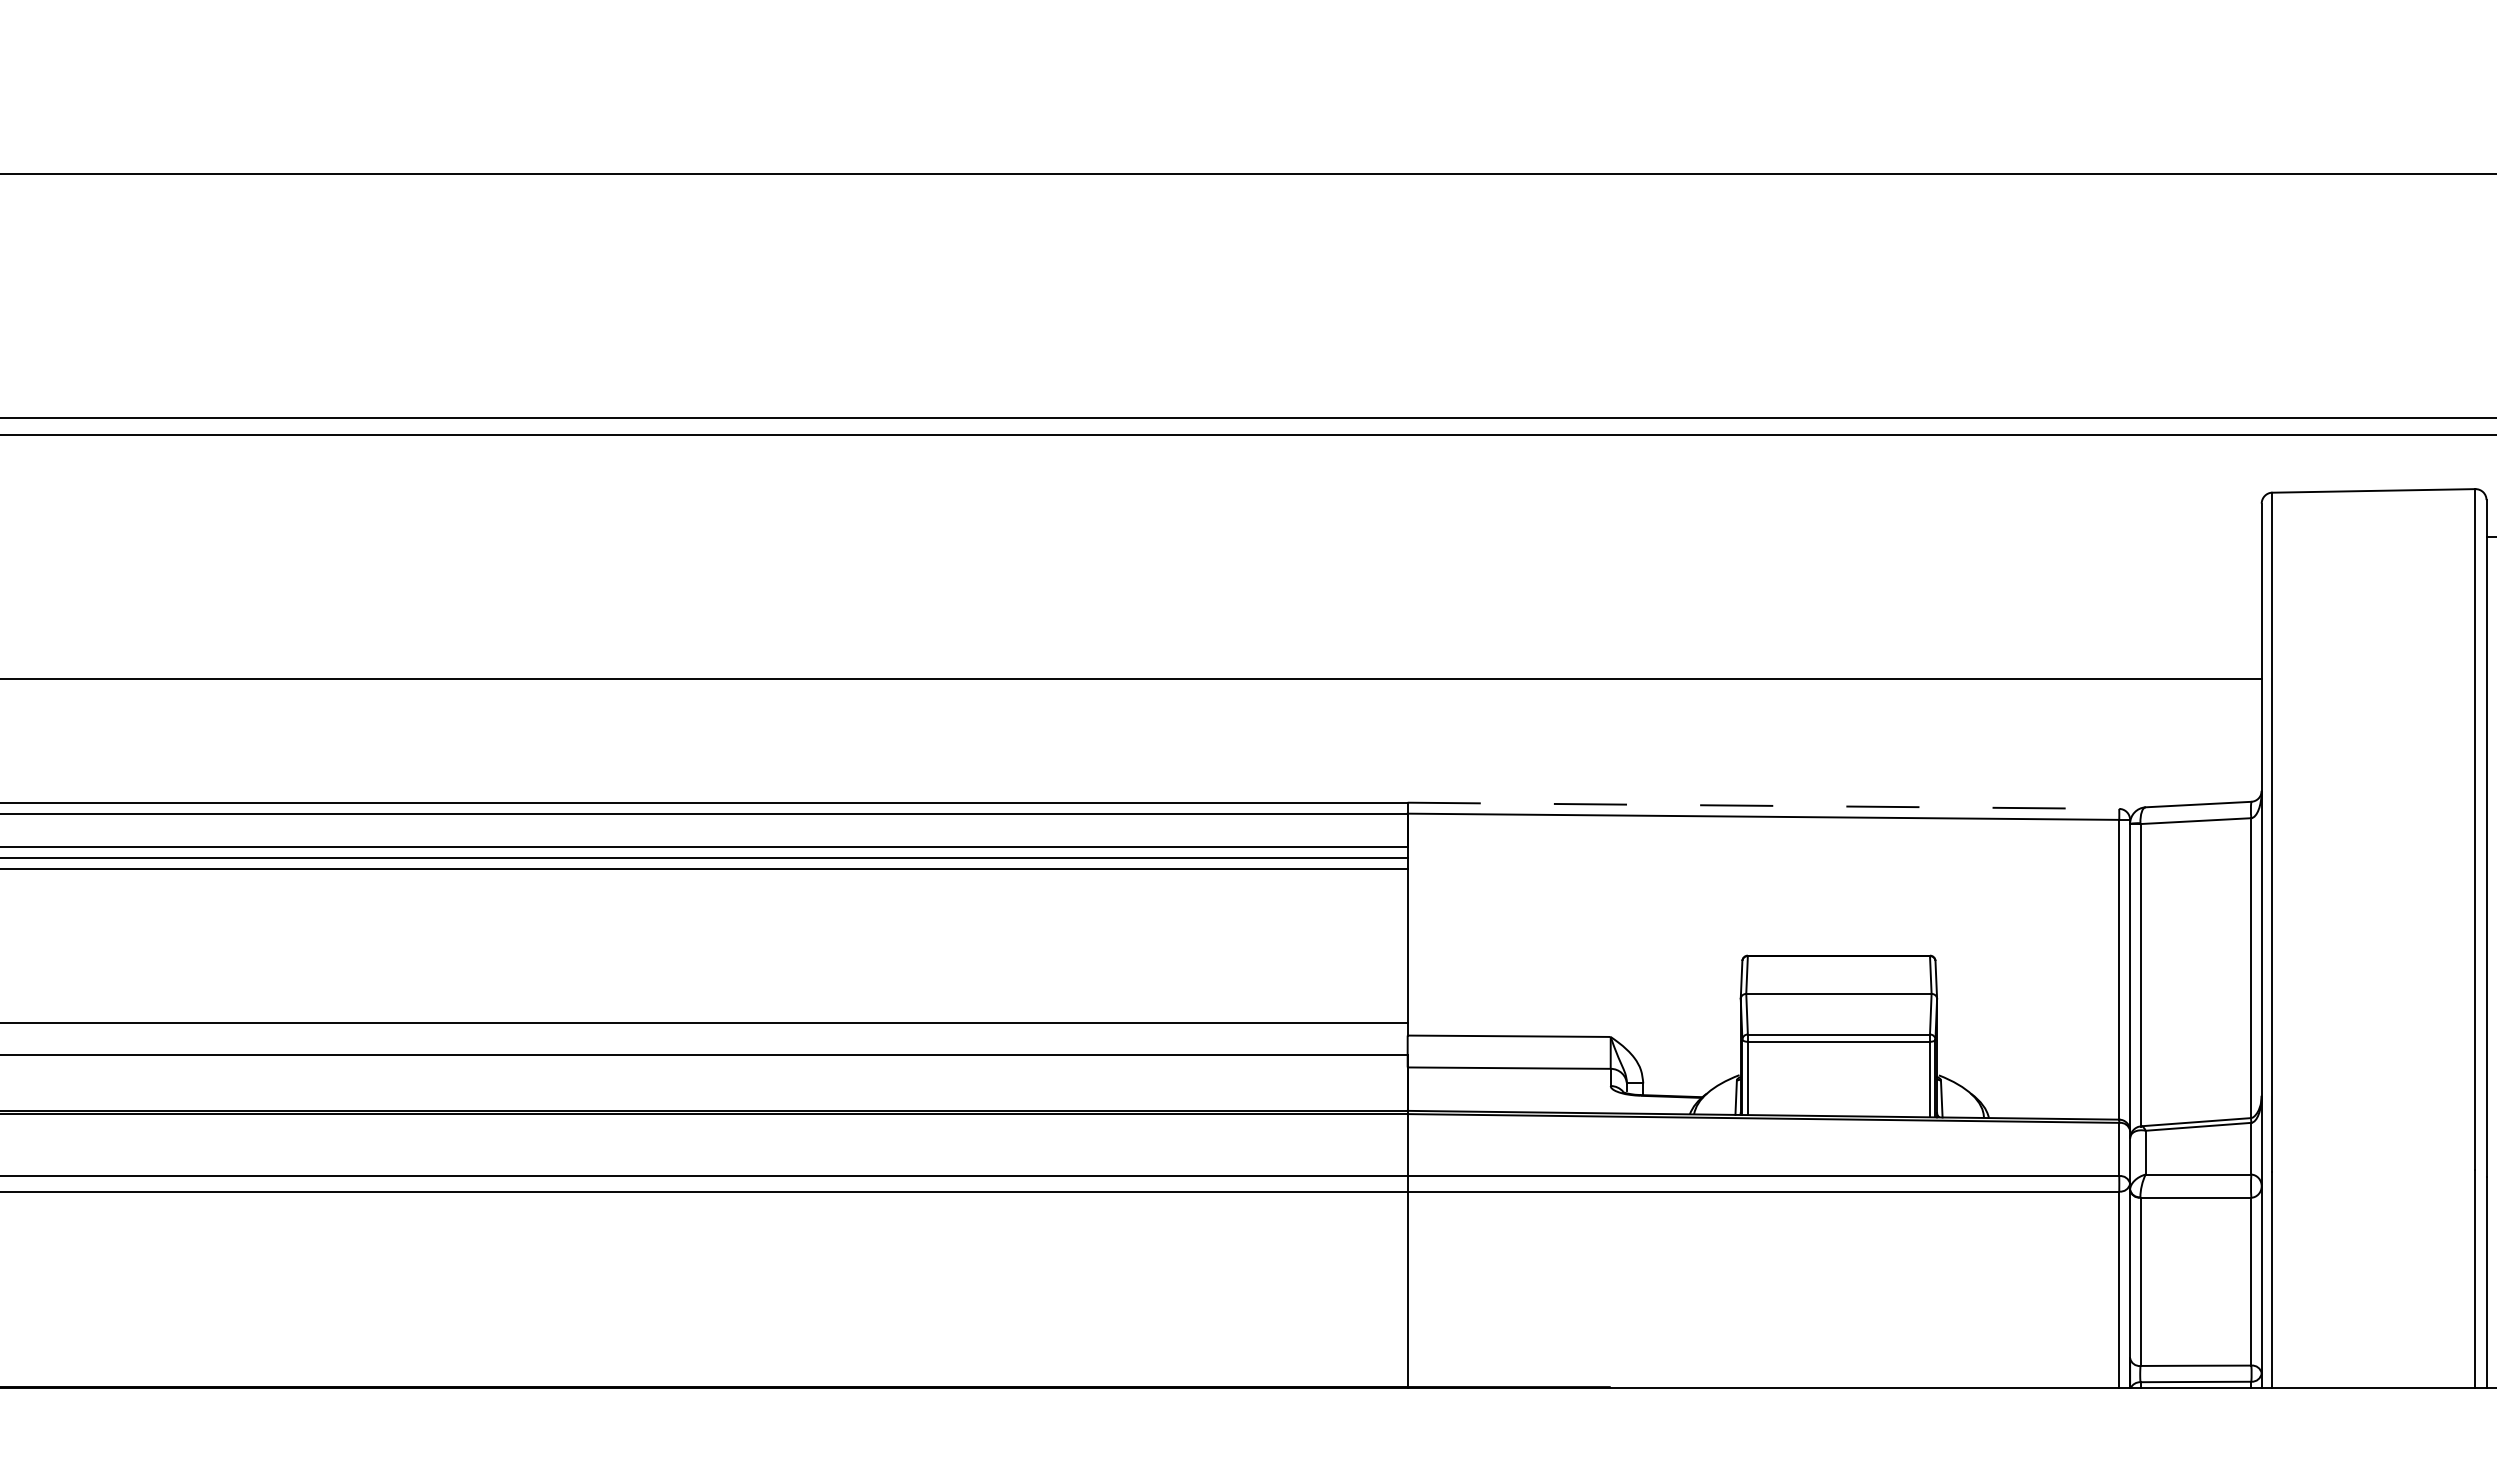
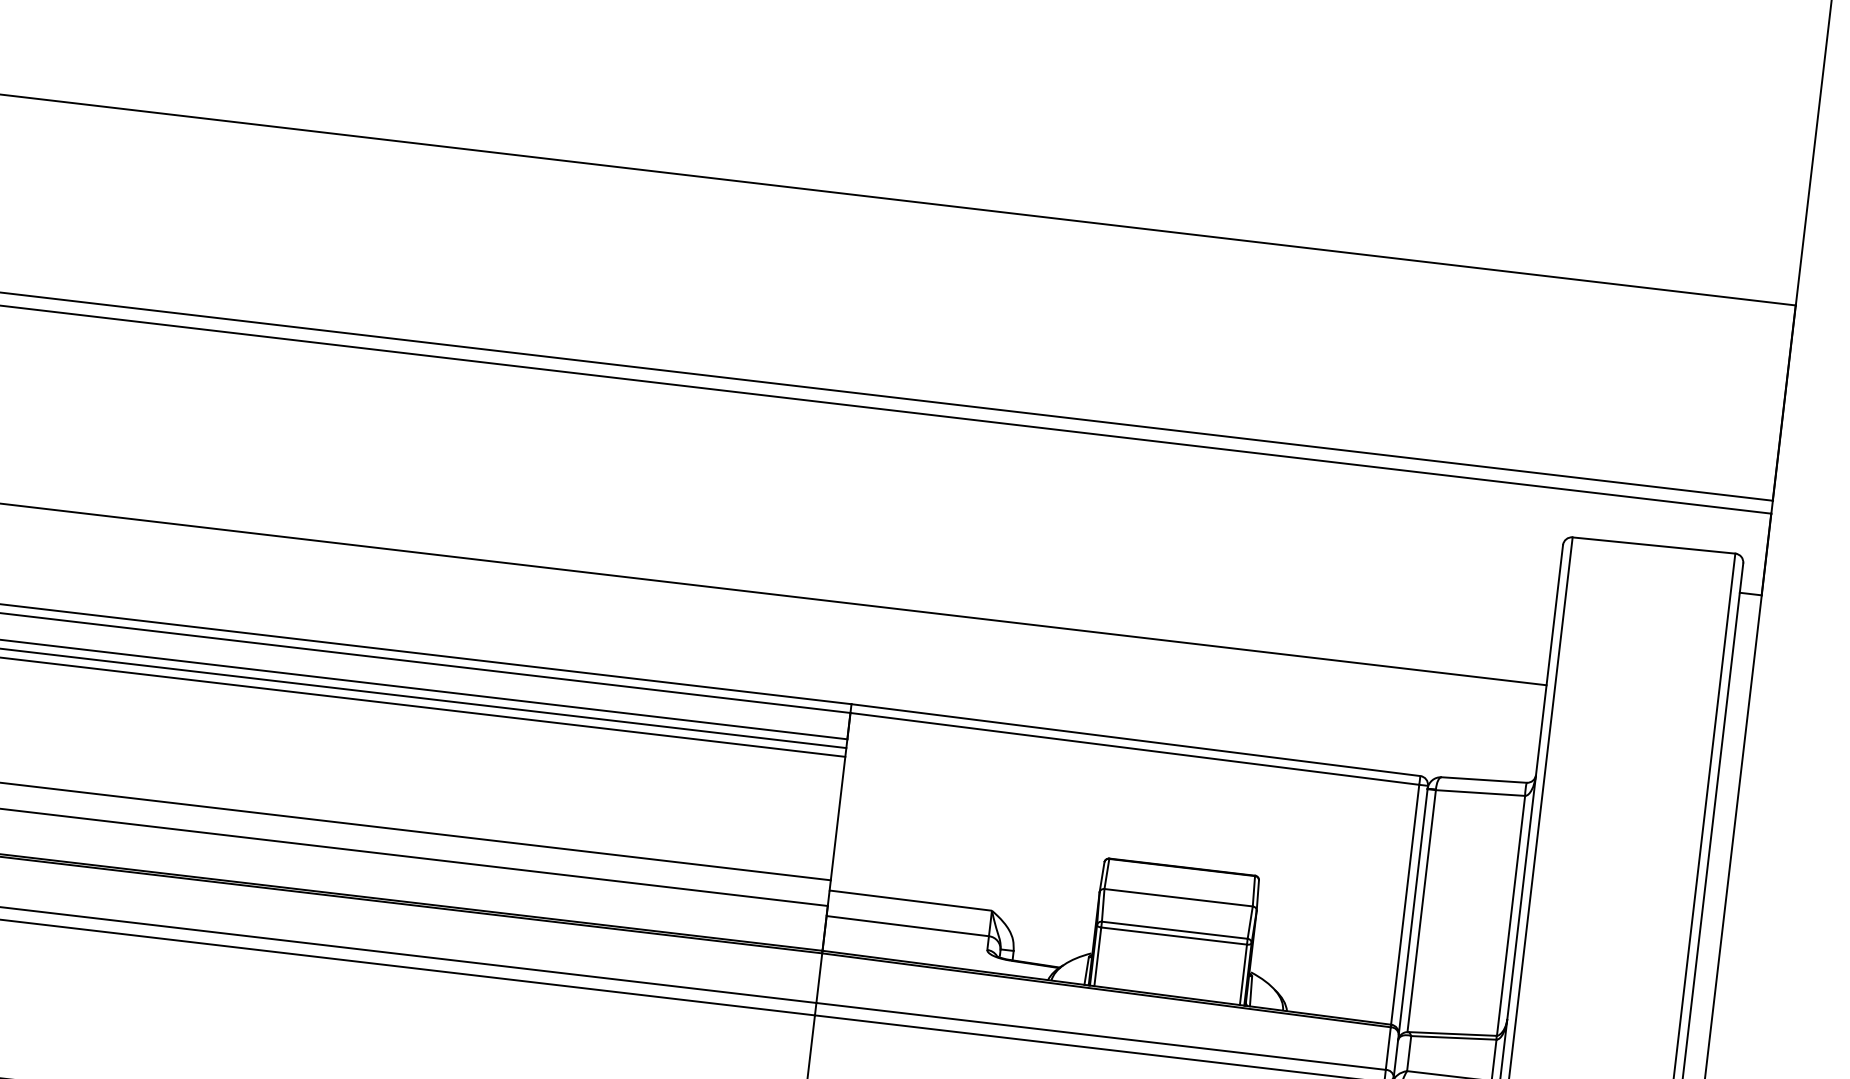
line: (1763, 805) -> (1135, 739), dashed -> solid

